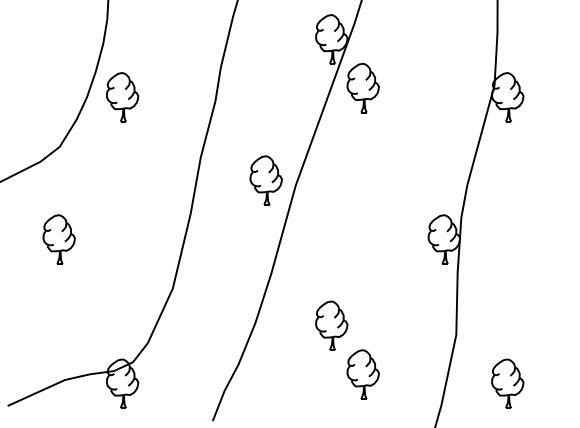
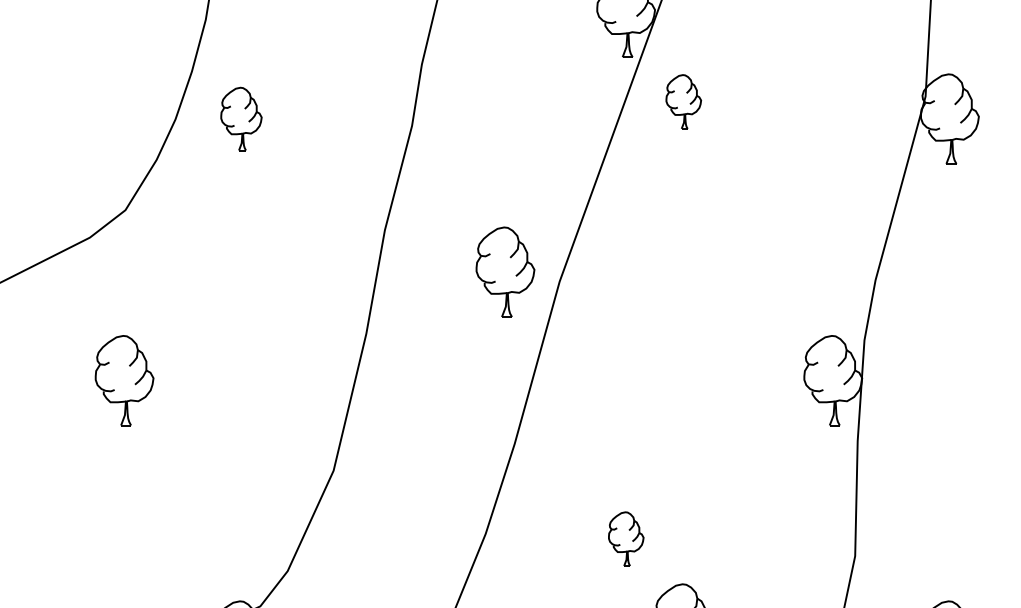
part: (362, 87) -> (682, 100), size x0.6
part: (122, 97) -> (241, 119), size x0.7
part: (331, 325) -> (625, 538), size x0.6

